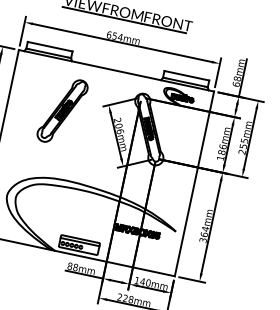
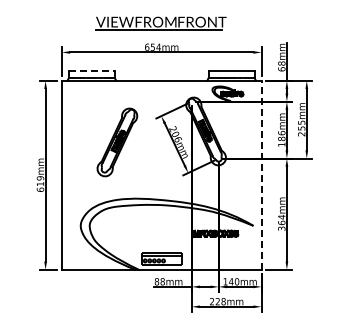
line: (49, 47) -> (91, 71), solid -> dashed
part: (62, 111) -> (117, 142), moved
line: (194, 183) -> (261, 174), solid -> dashed

